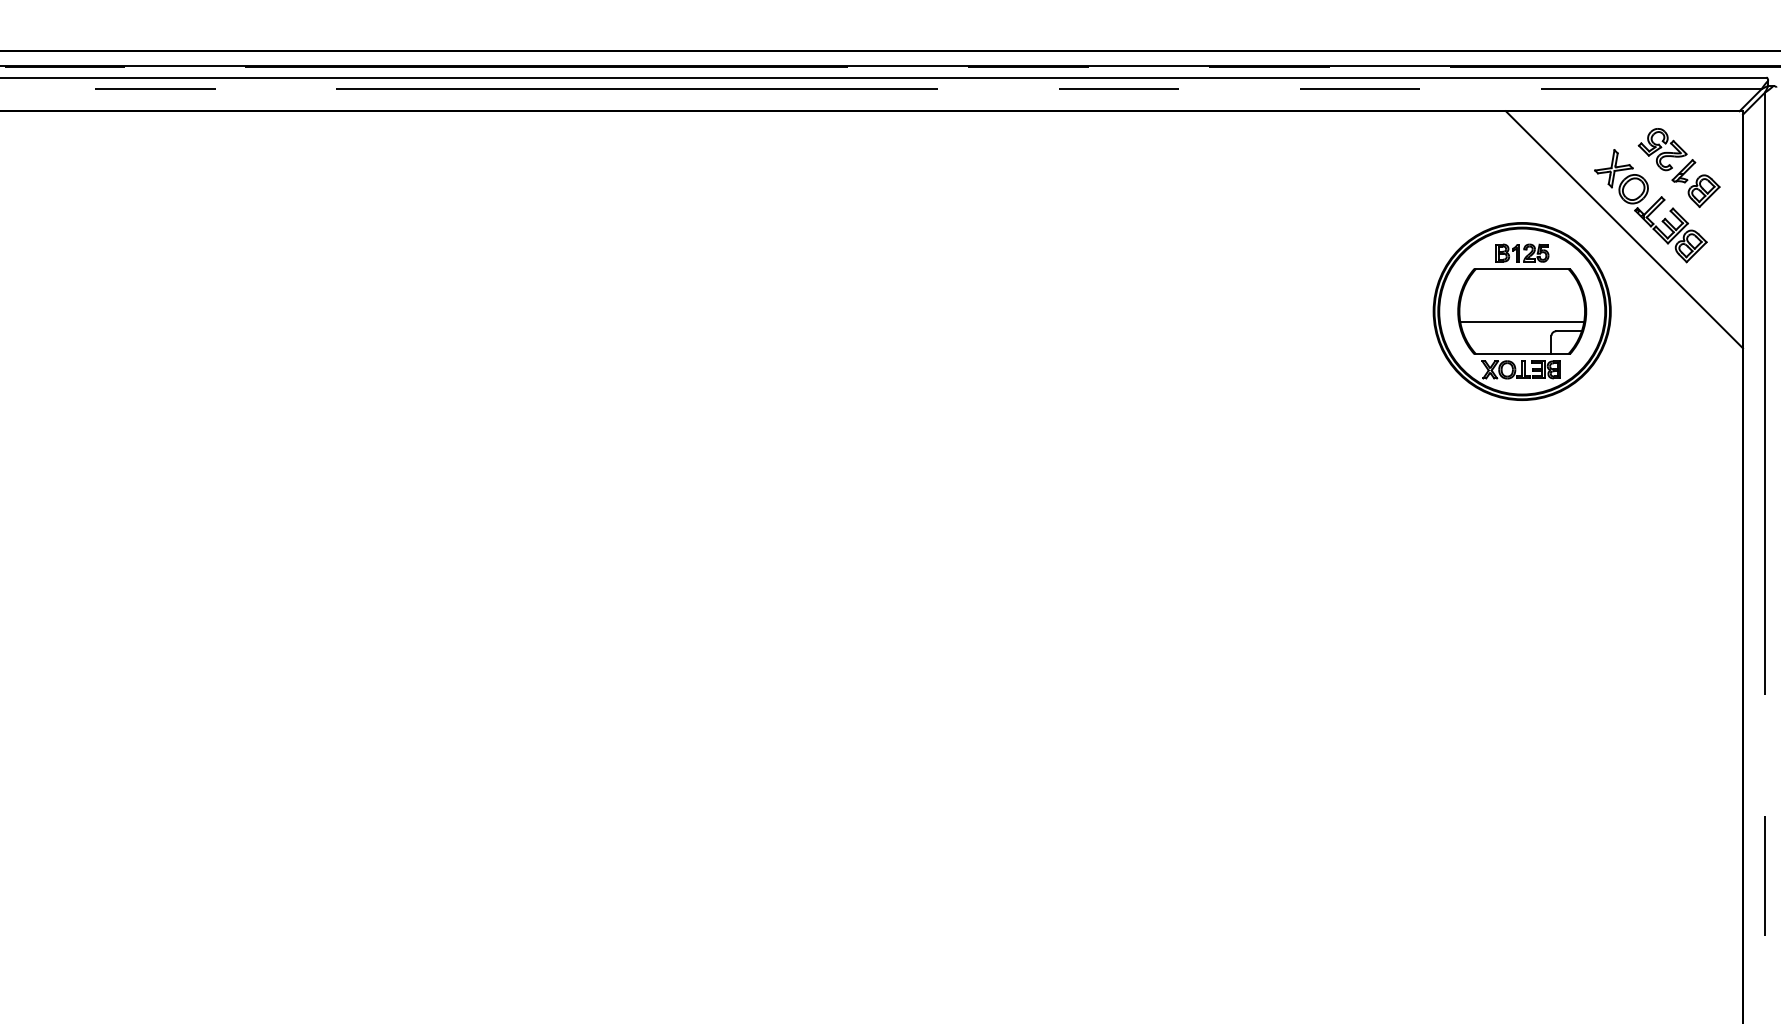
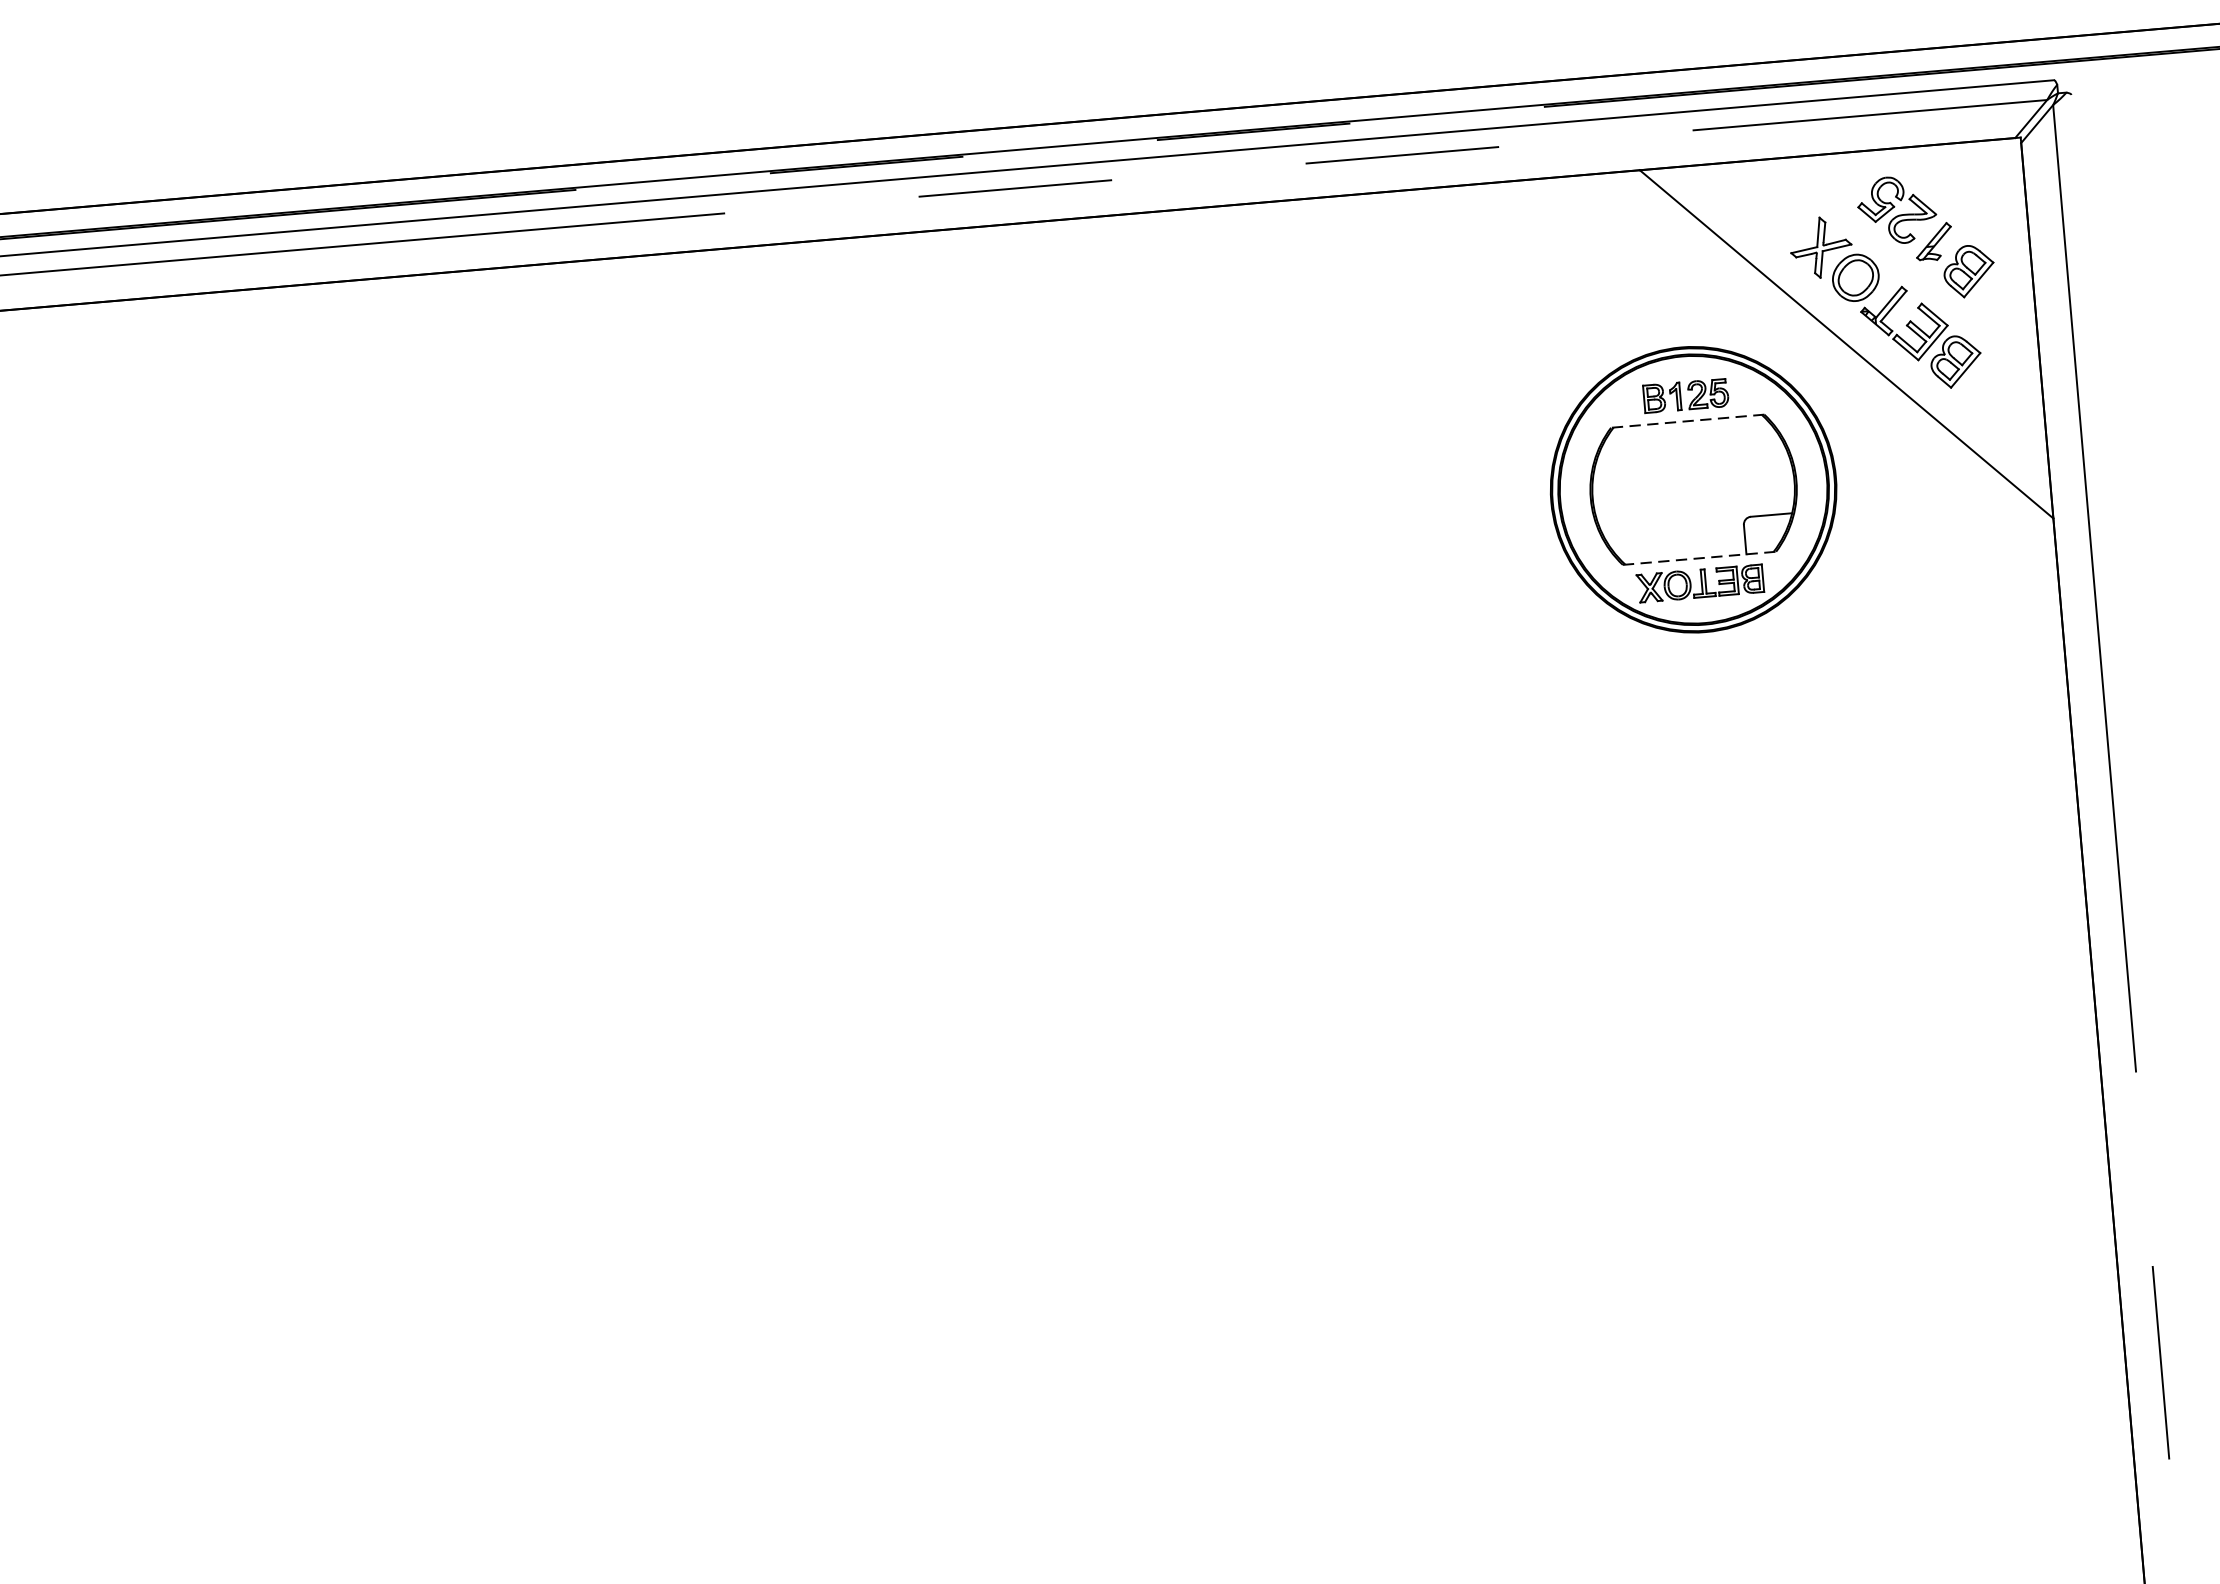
line: (1522, 268) -> (1688, 420), solid -> dashed
line: (1522, 322) -> (1695, 507), removed
line: (1522, 354) -> (1699, 558), solid -> dashed

